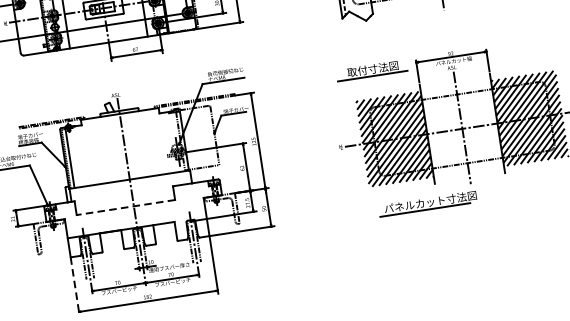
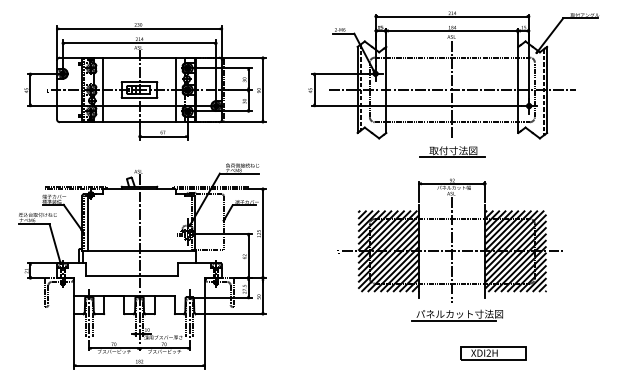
part: (371, 70) -> (452, 151), moved
part: (427, 204) -> (456, 315), moved
line: (125, 207) -> (131, 276), dashed -> solid
part: (522, 230) -> (493, 353), added
line: (75, 286) -> (74, 341), dashed -> solid

